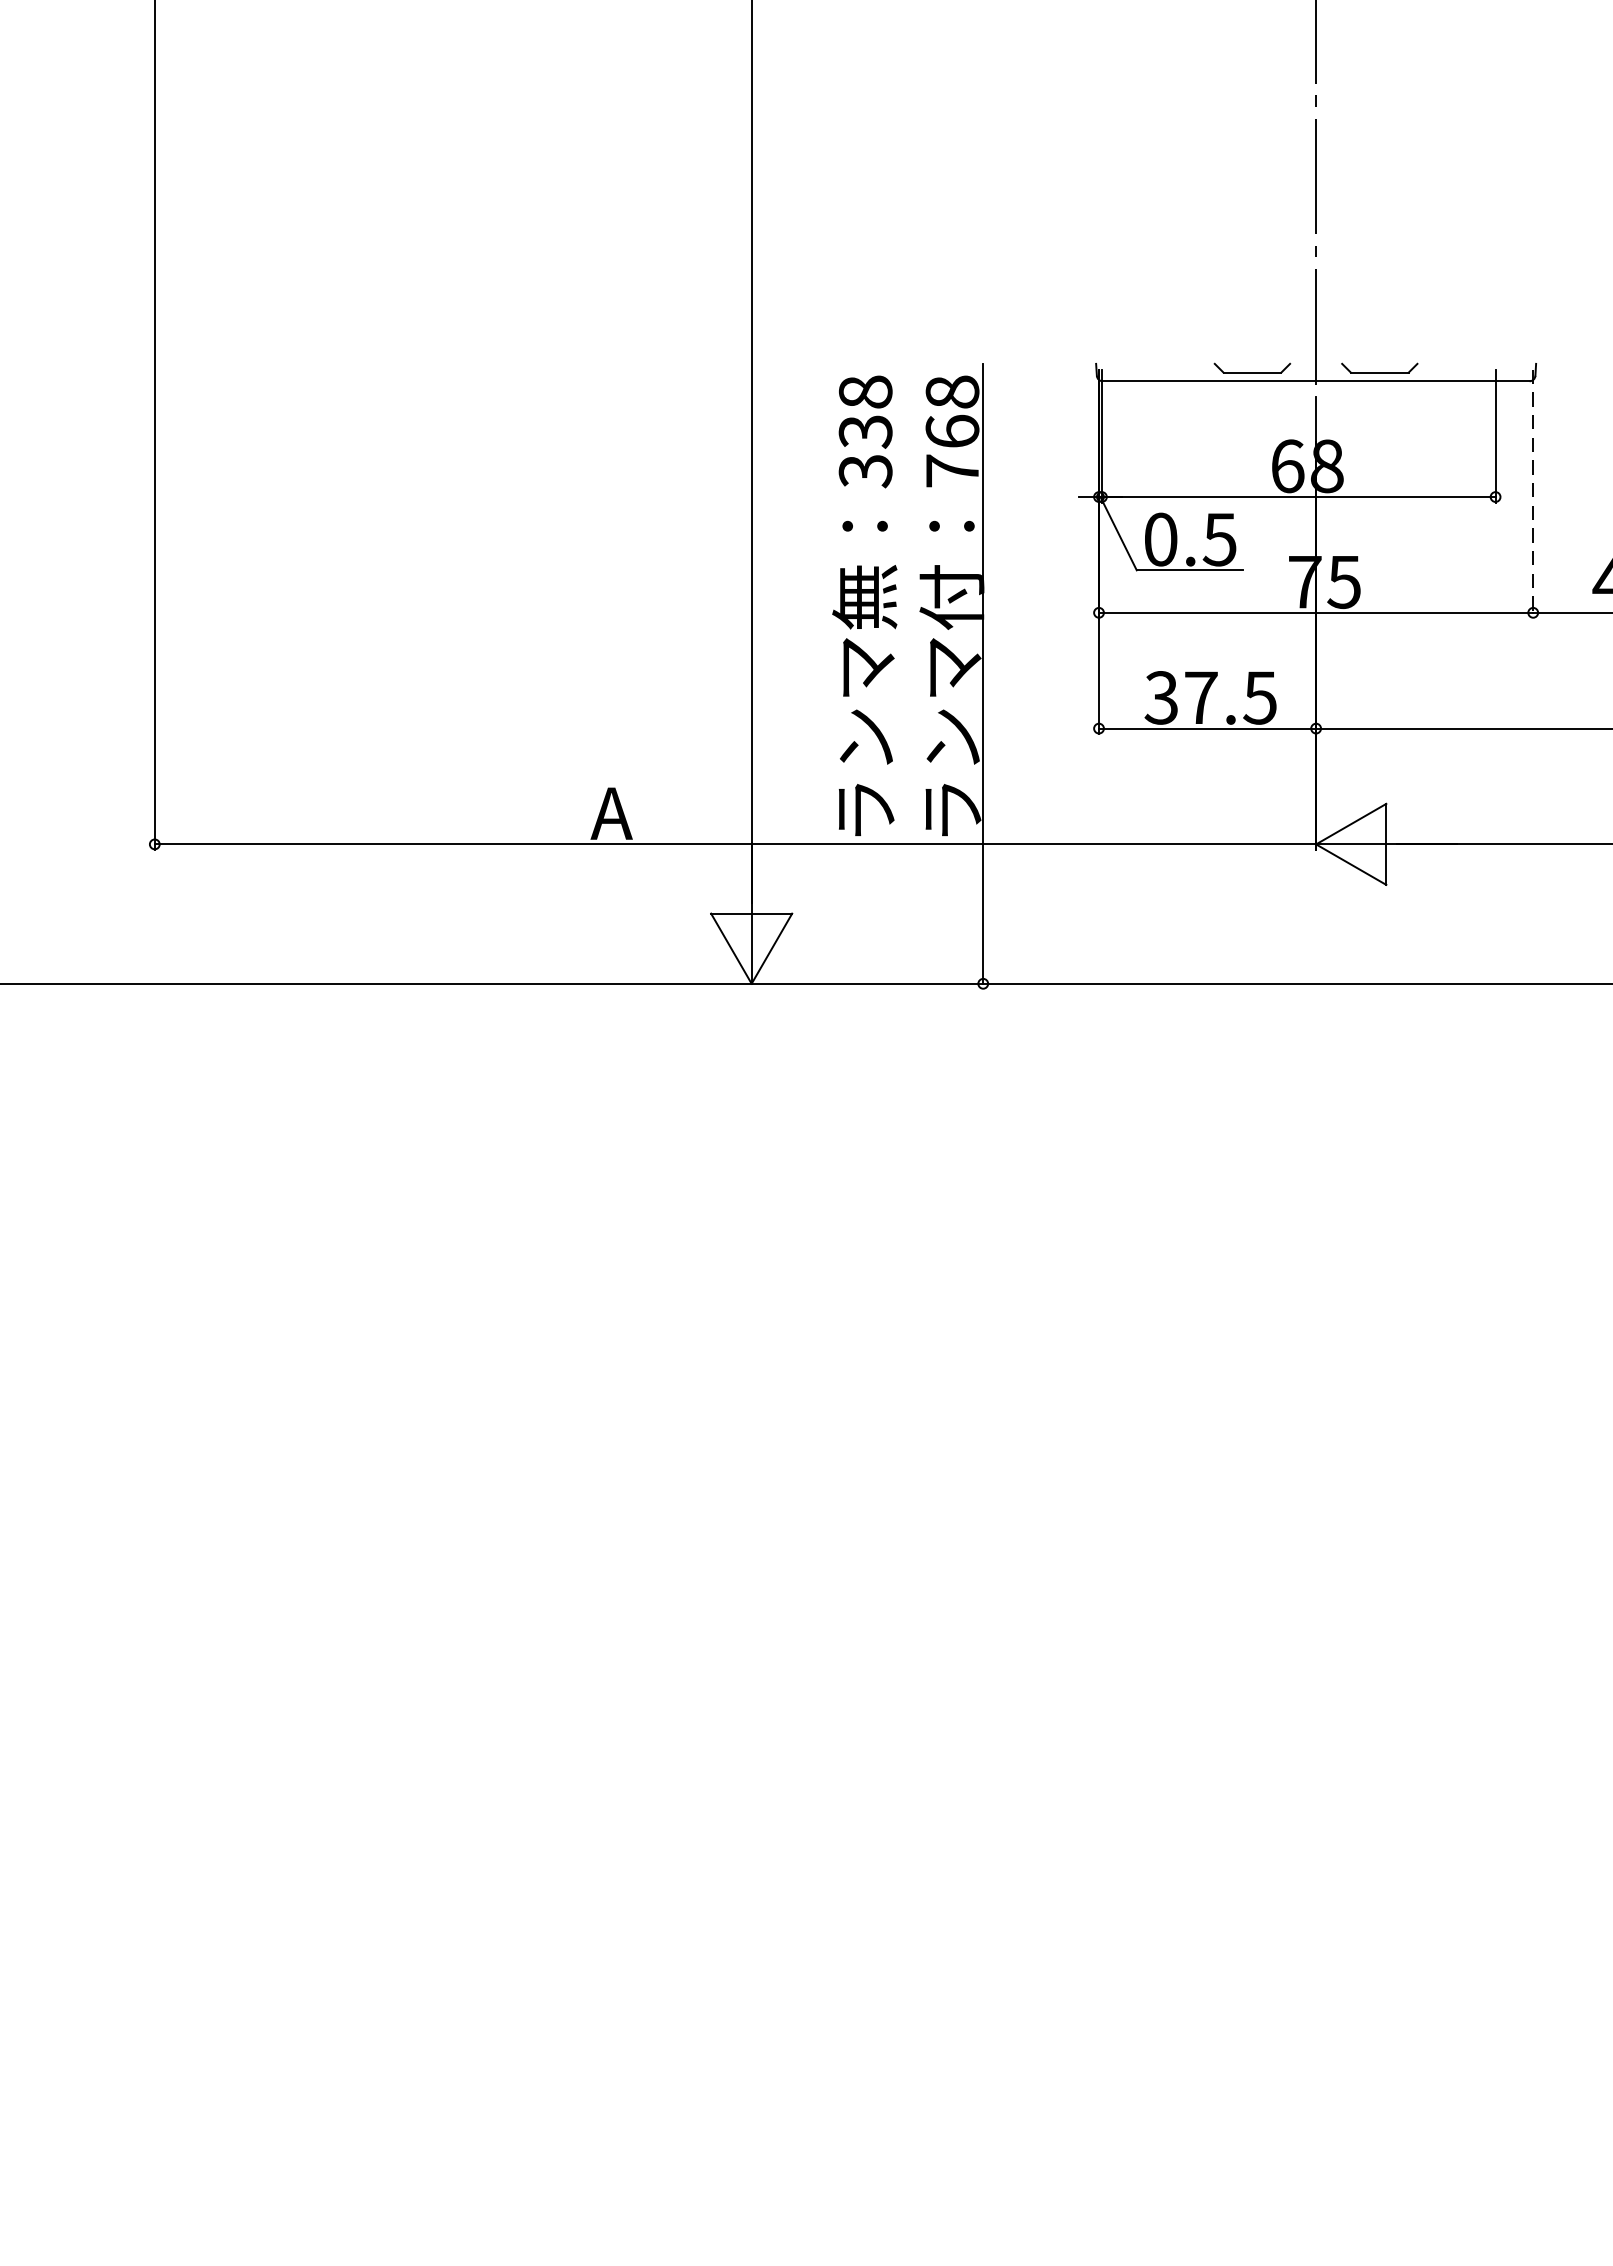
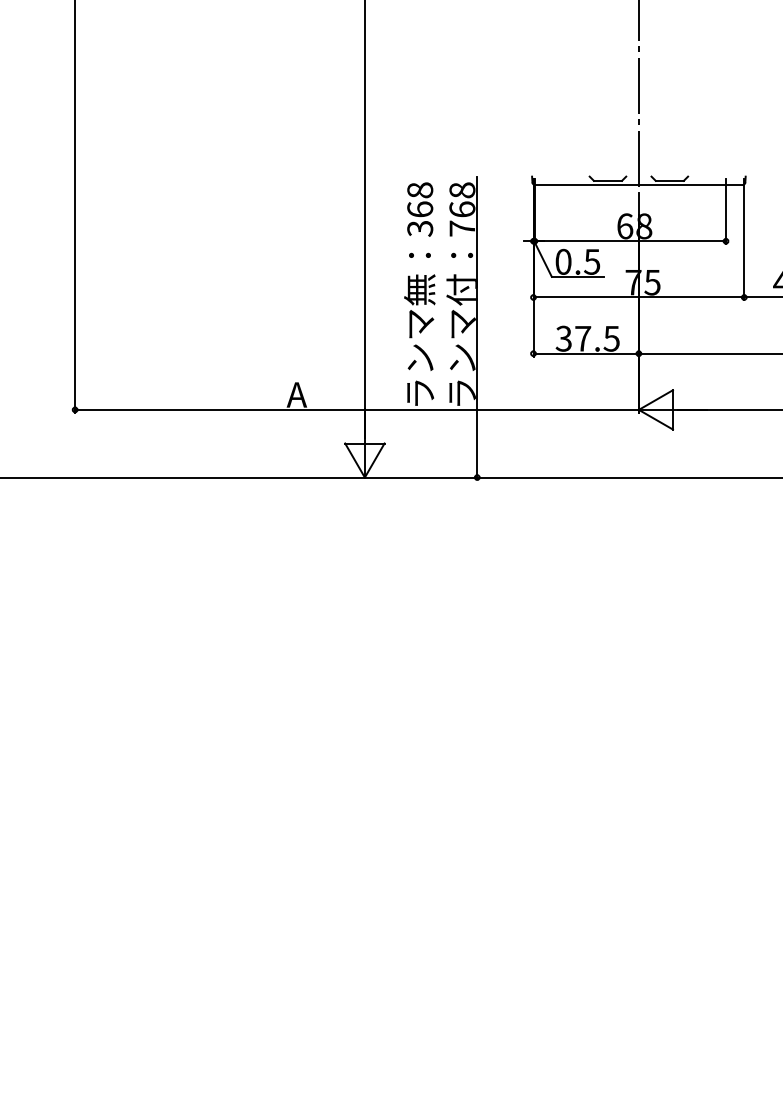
text: (866, 431) -> (420, 209), 338 -> 368
line: (1533, 495) -> (744, 240), dashed -> solid

